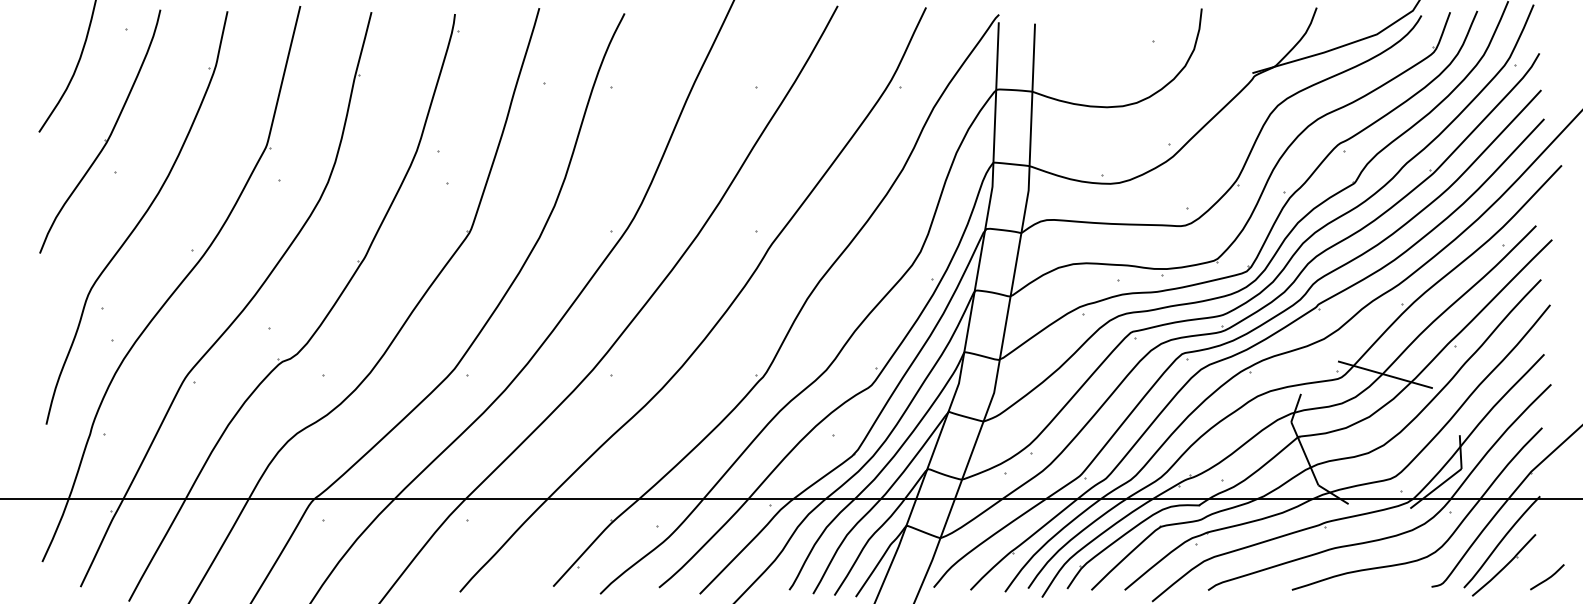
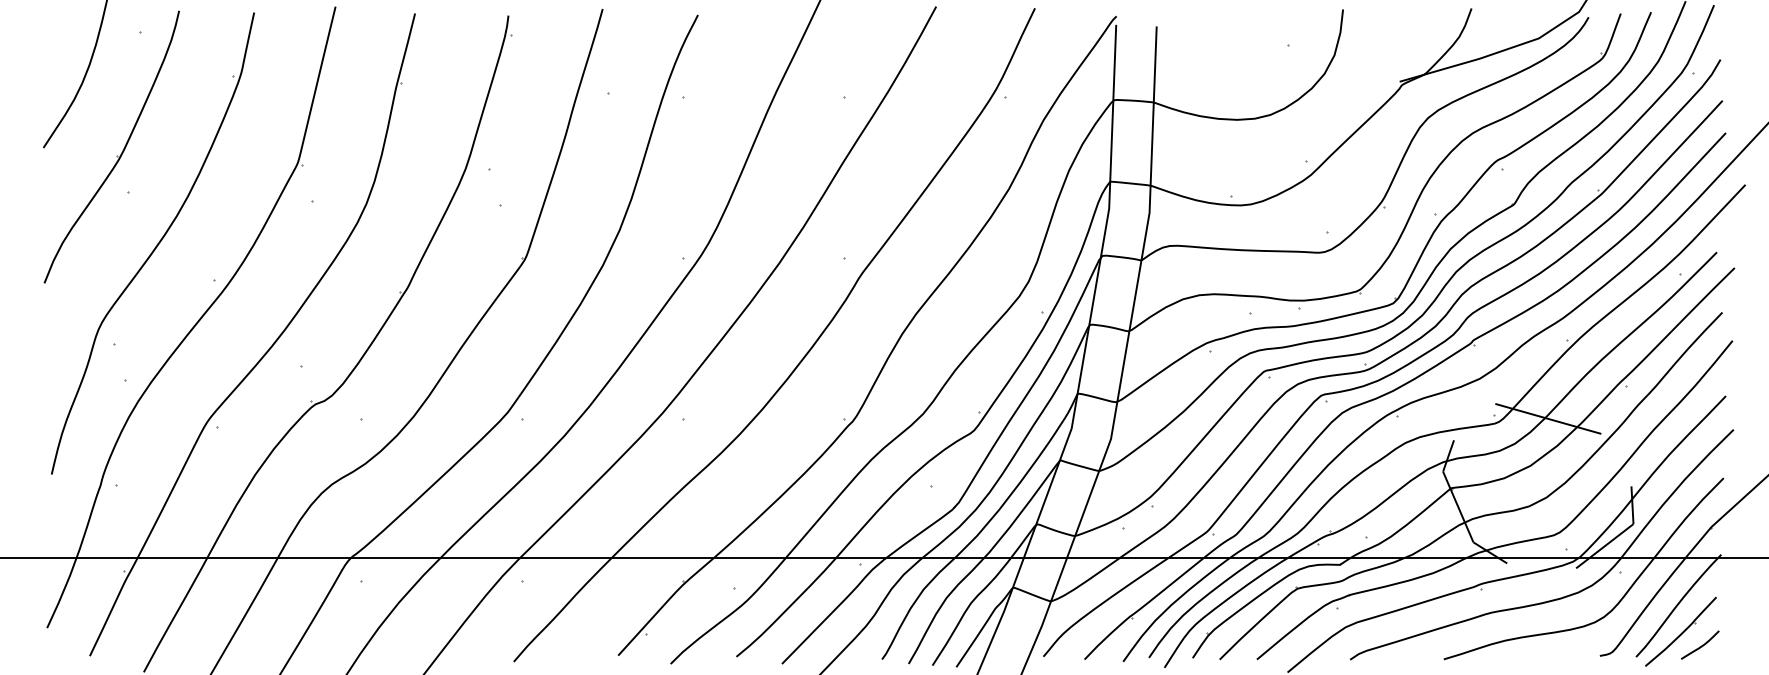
curve: (1548, 577) -> (1701, 645), moved

